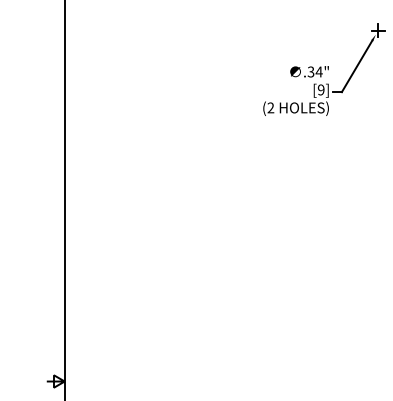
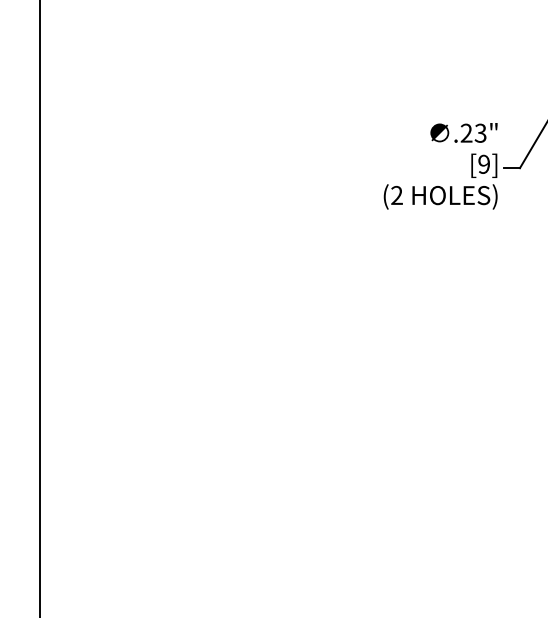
text: (314, 71) -> (472, 132), .34 -> .23

